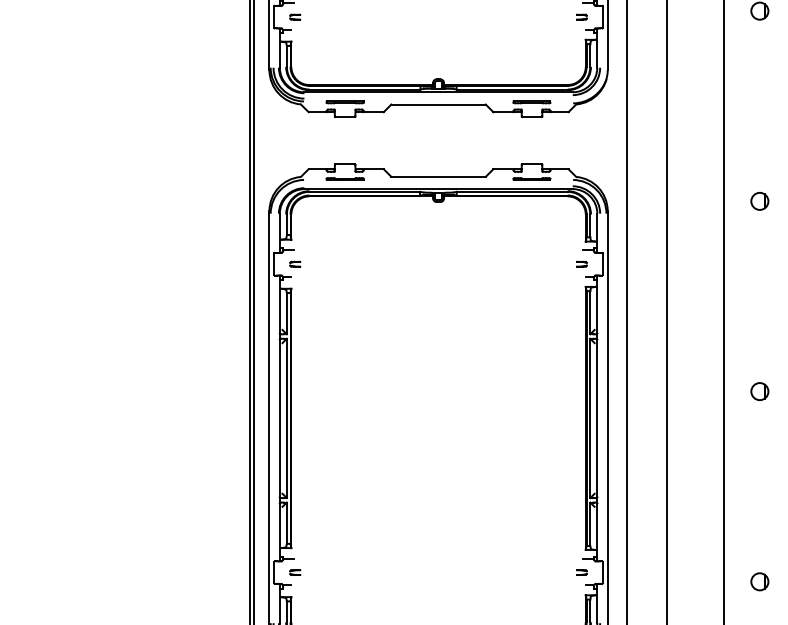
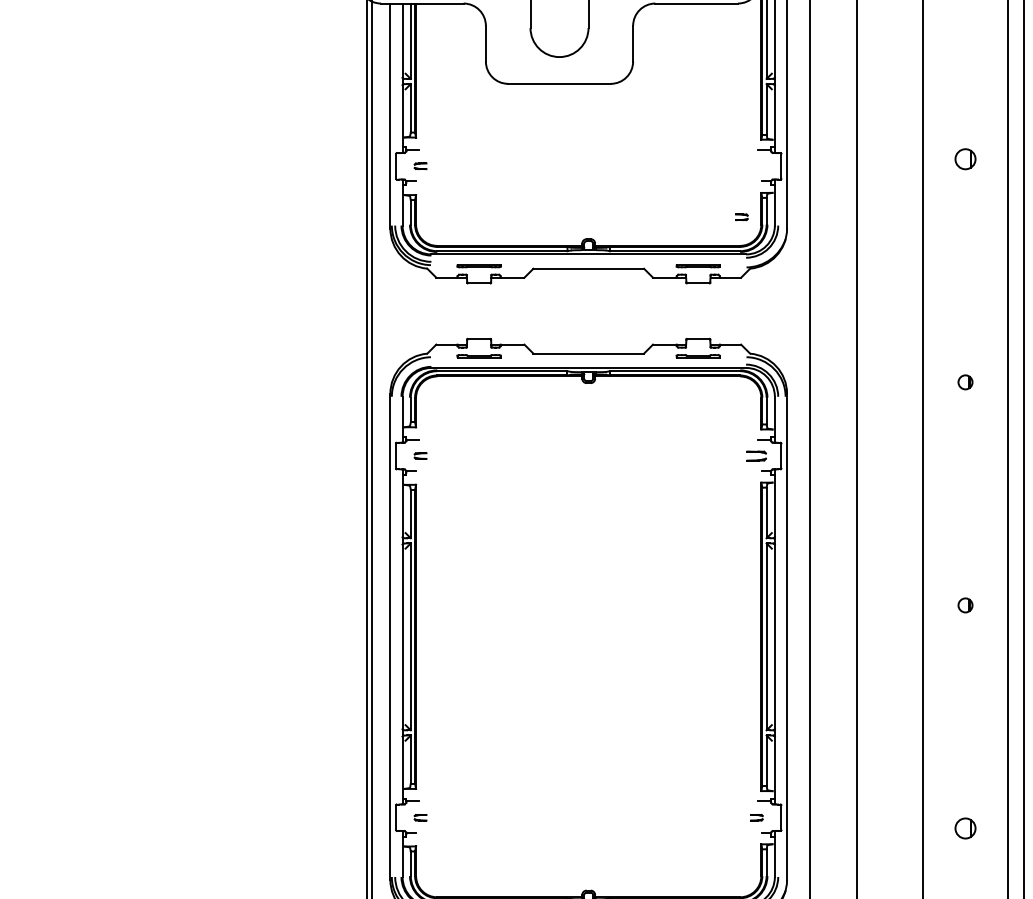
part: (581, 17) -> (741, 217), moved
part: (759, 201) -> (965, 382), size x0.7
part: (581, 263) -> (756, 455), size x1.6
part: (759, 391) -> (965, 605), size x0.7

